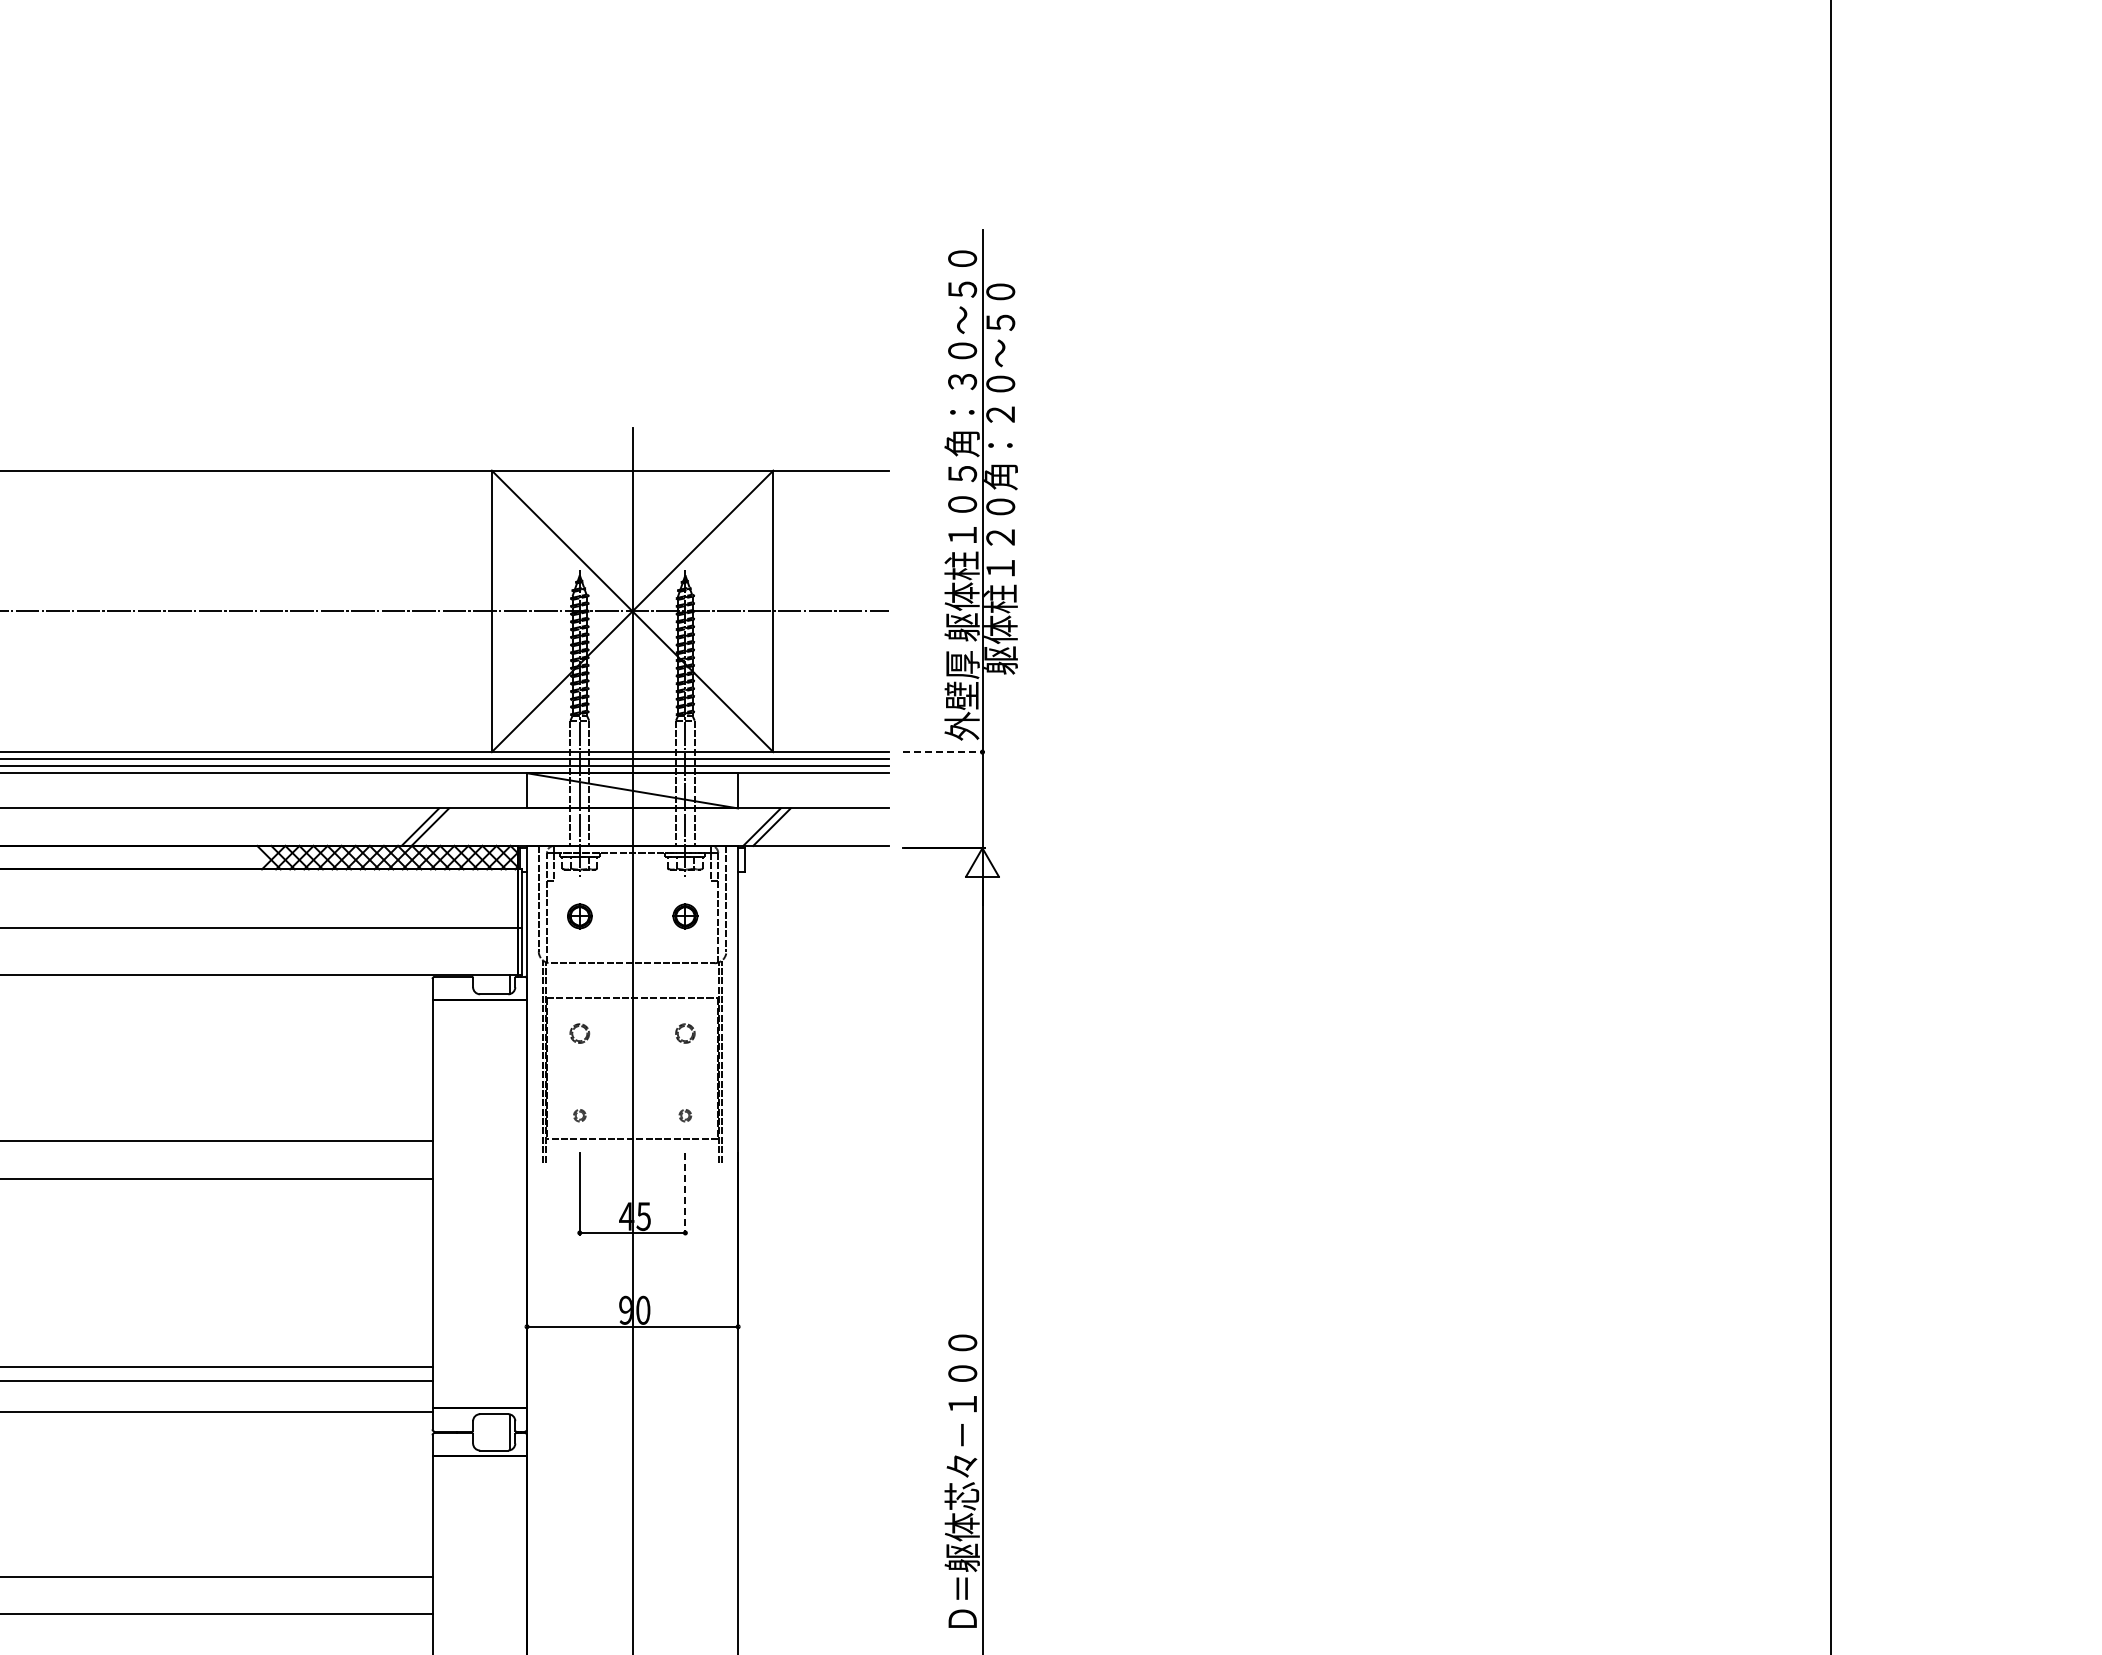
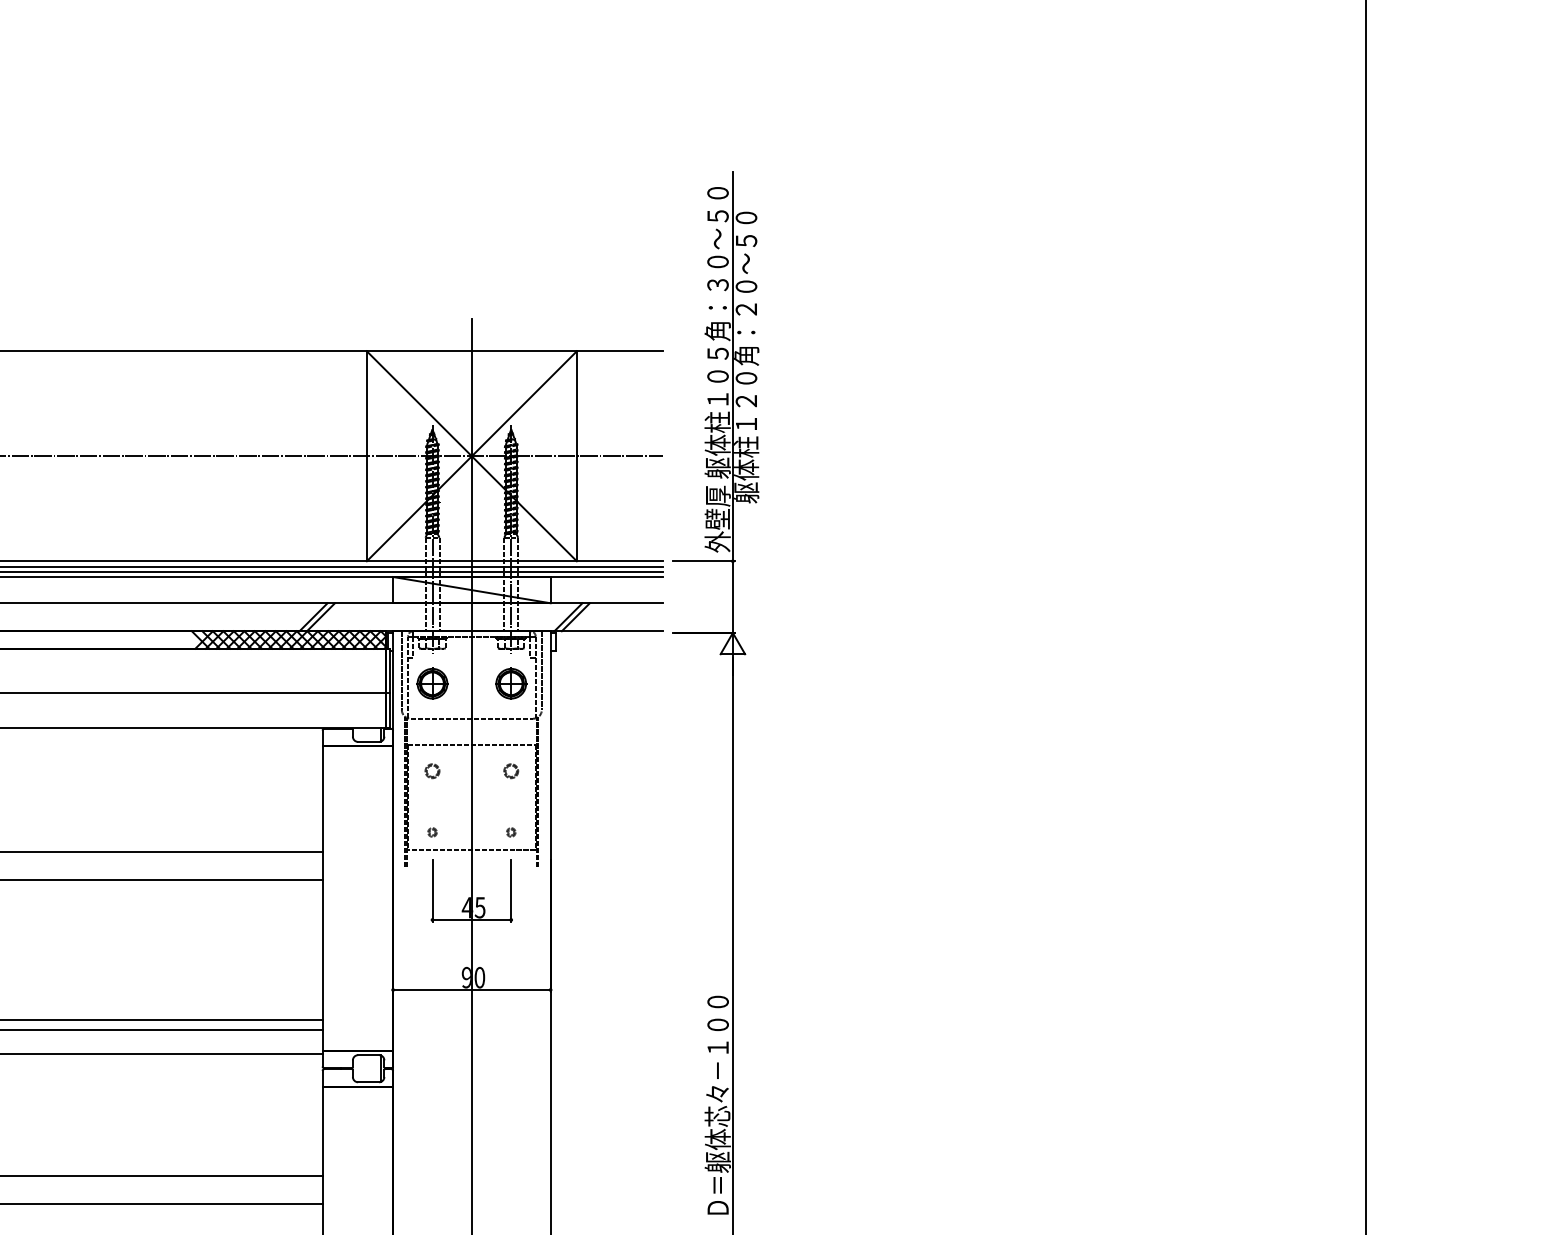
line: (944, 752) -> (704, 561), dashed -> solid
part: (579, 916) -> (432, 683), size x1.67
part: (685, 916) -> (511, 683), size x1.67
line: (685, 1194) -> (511, 891), dashed -> solid

